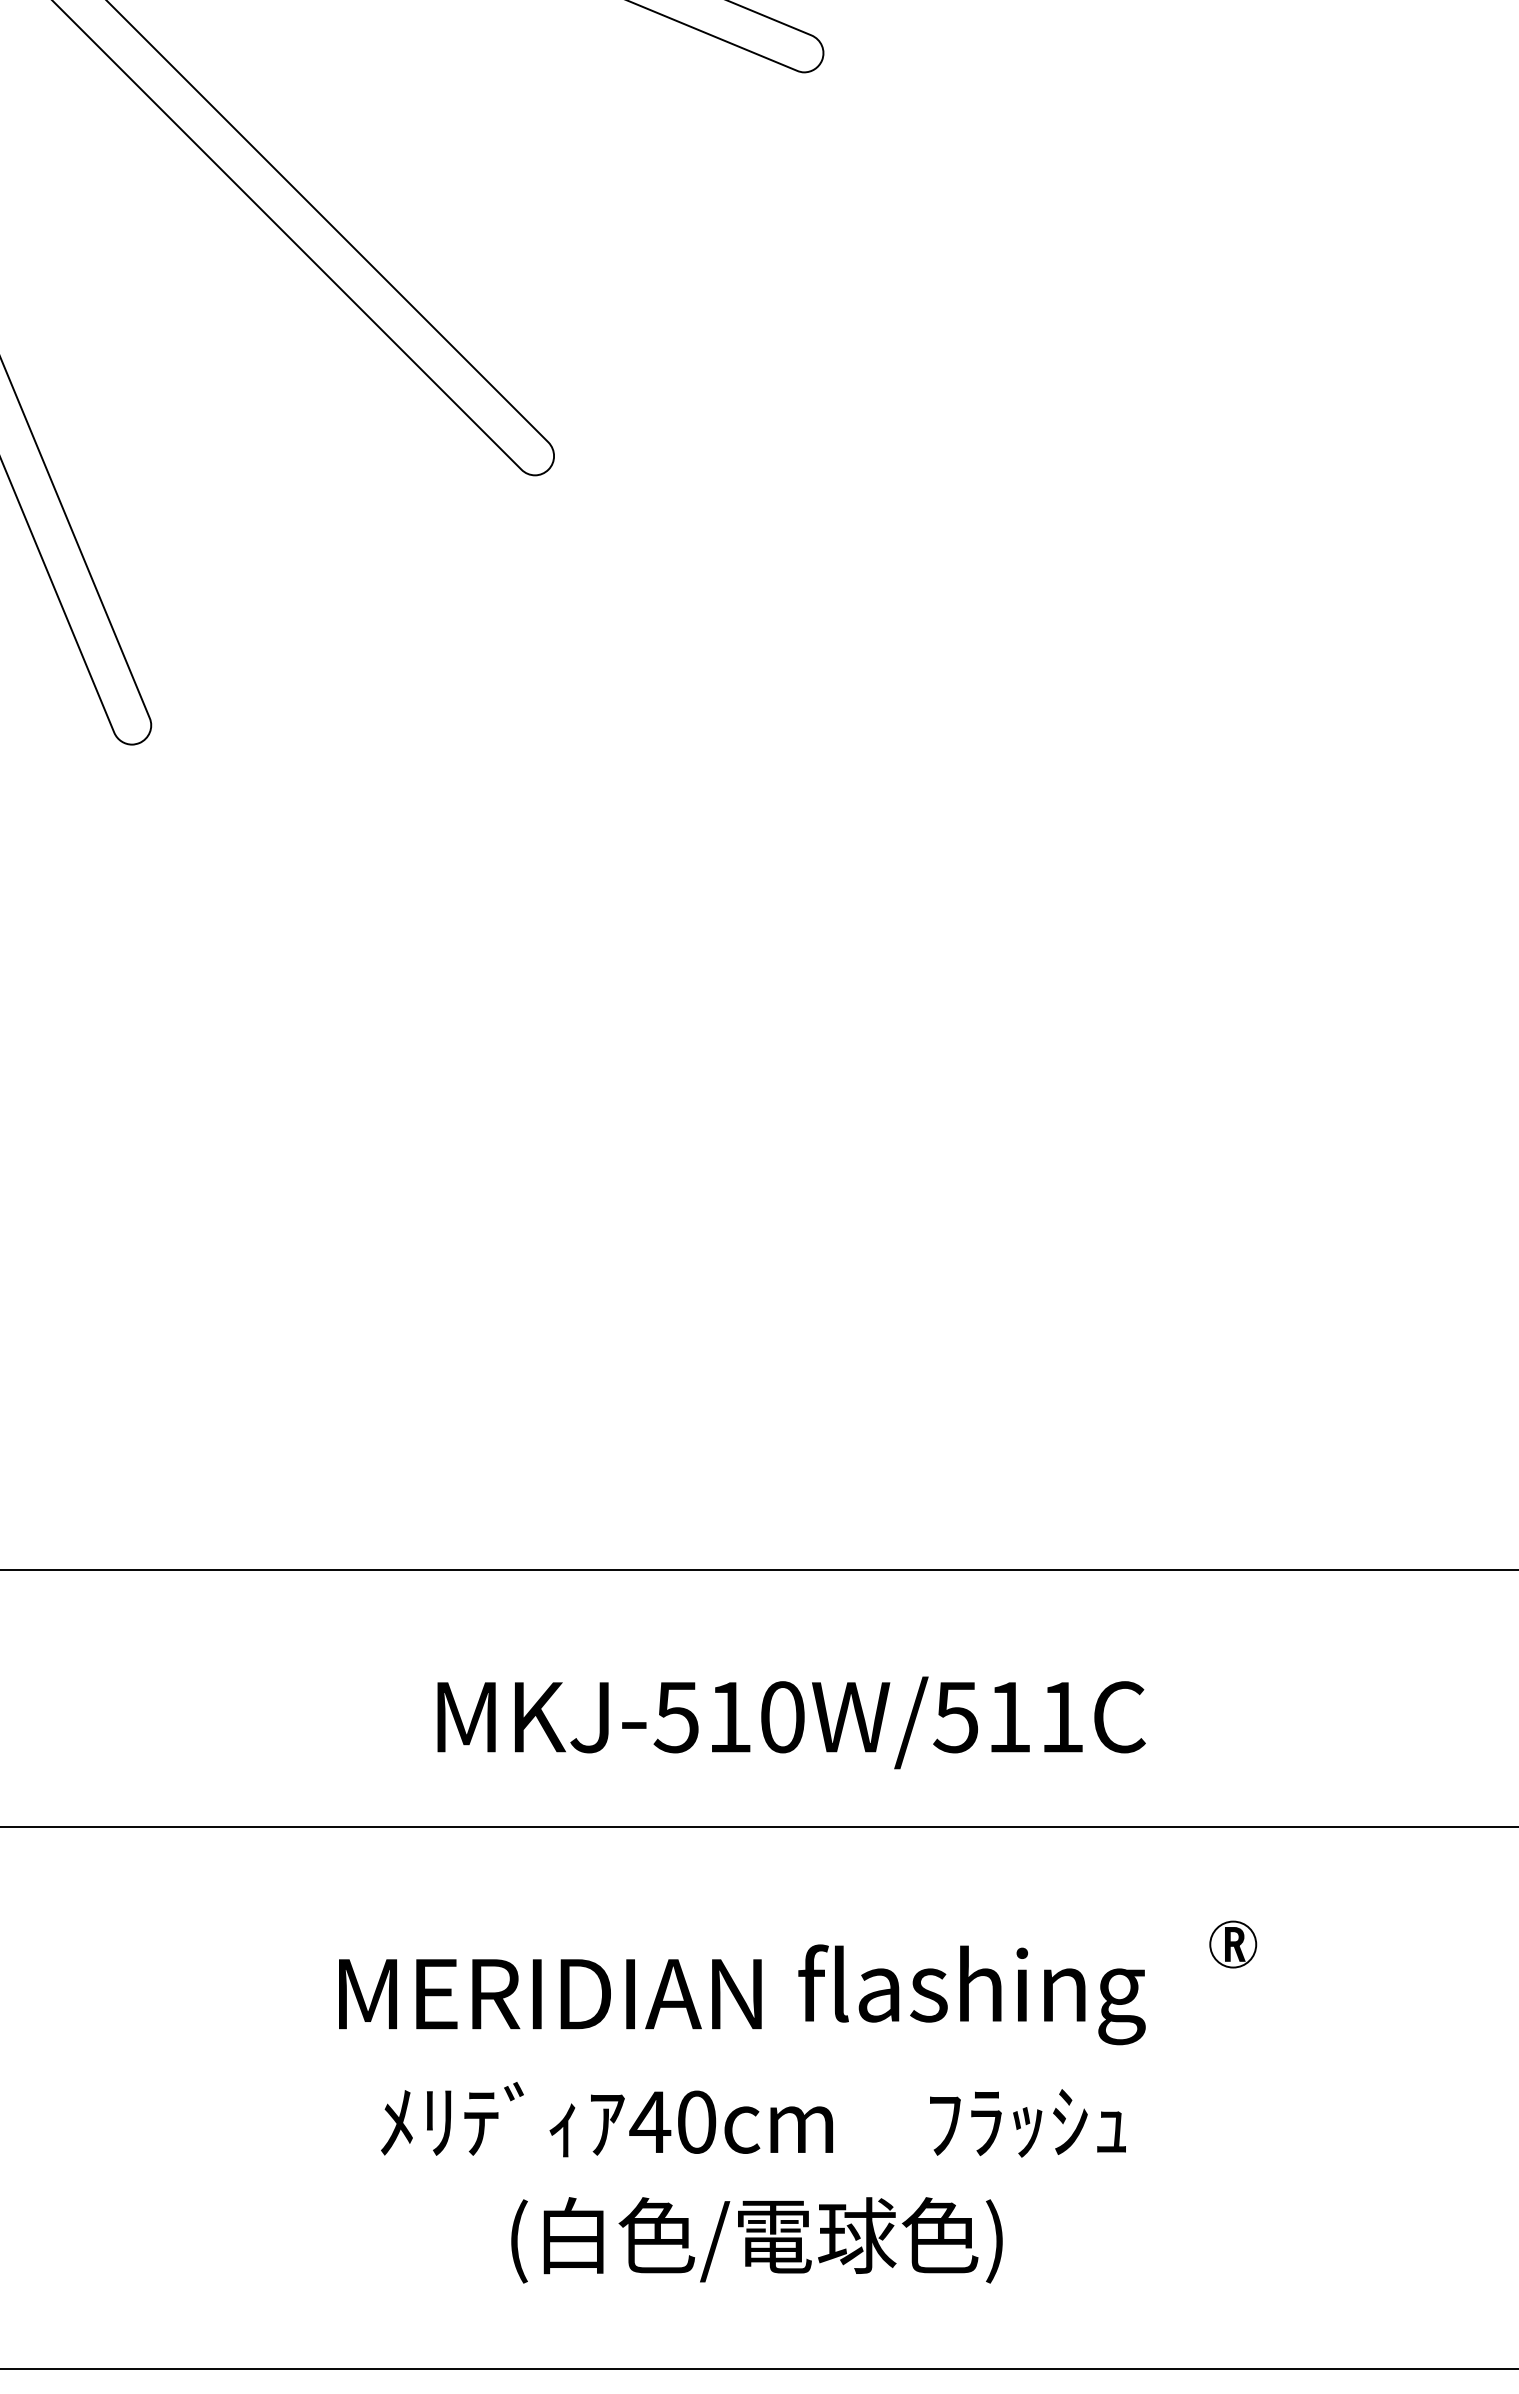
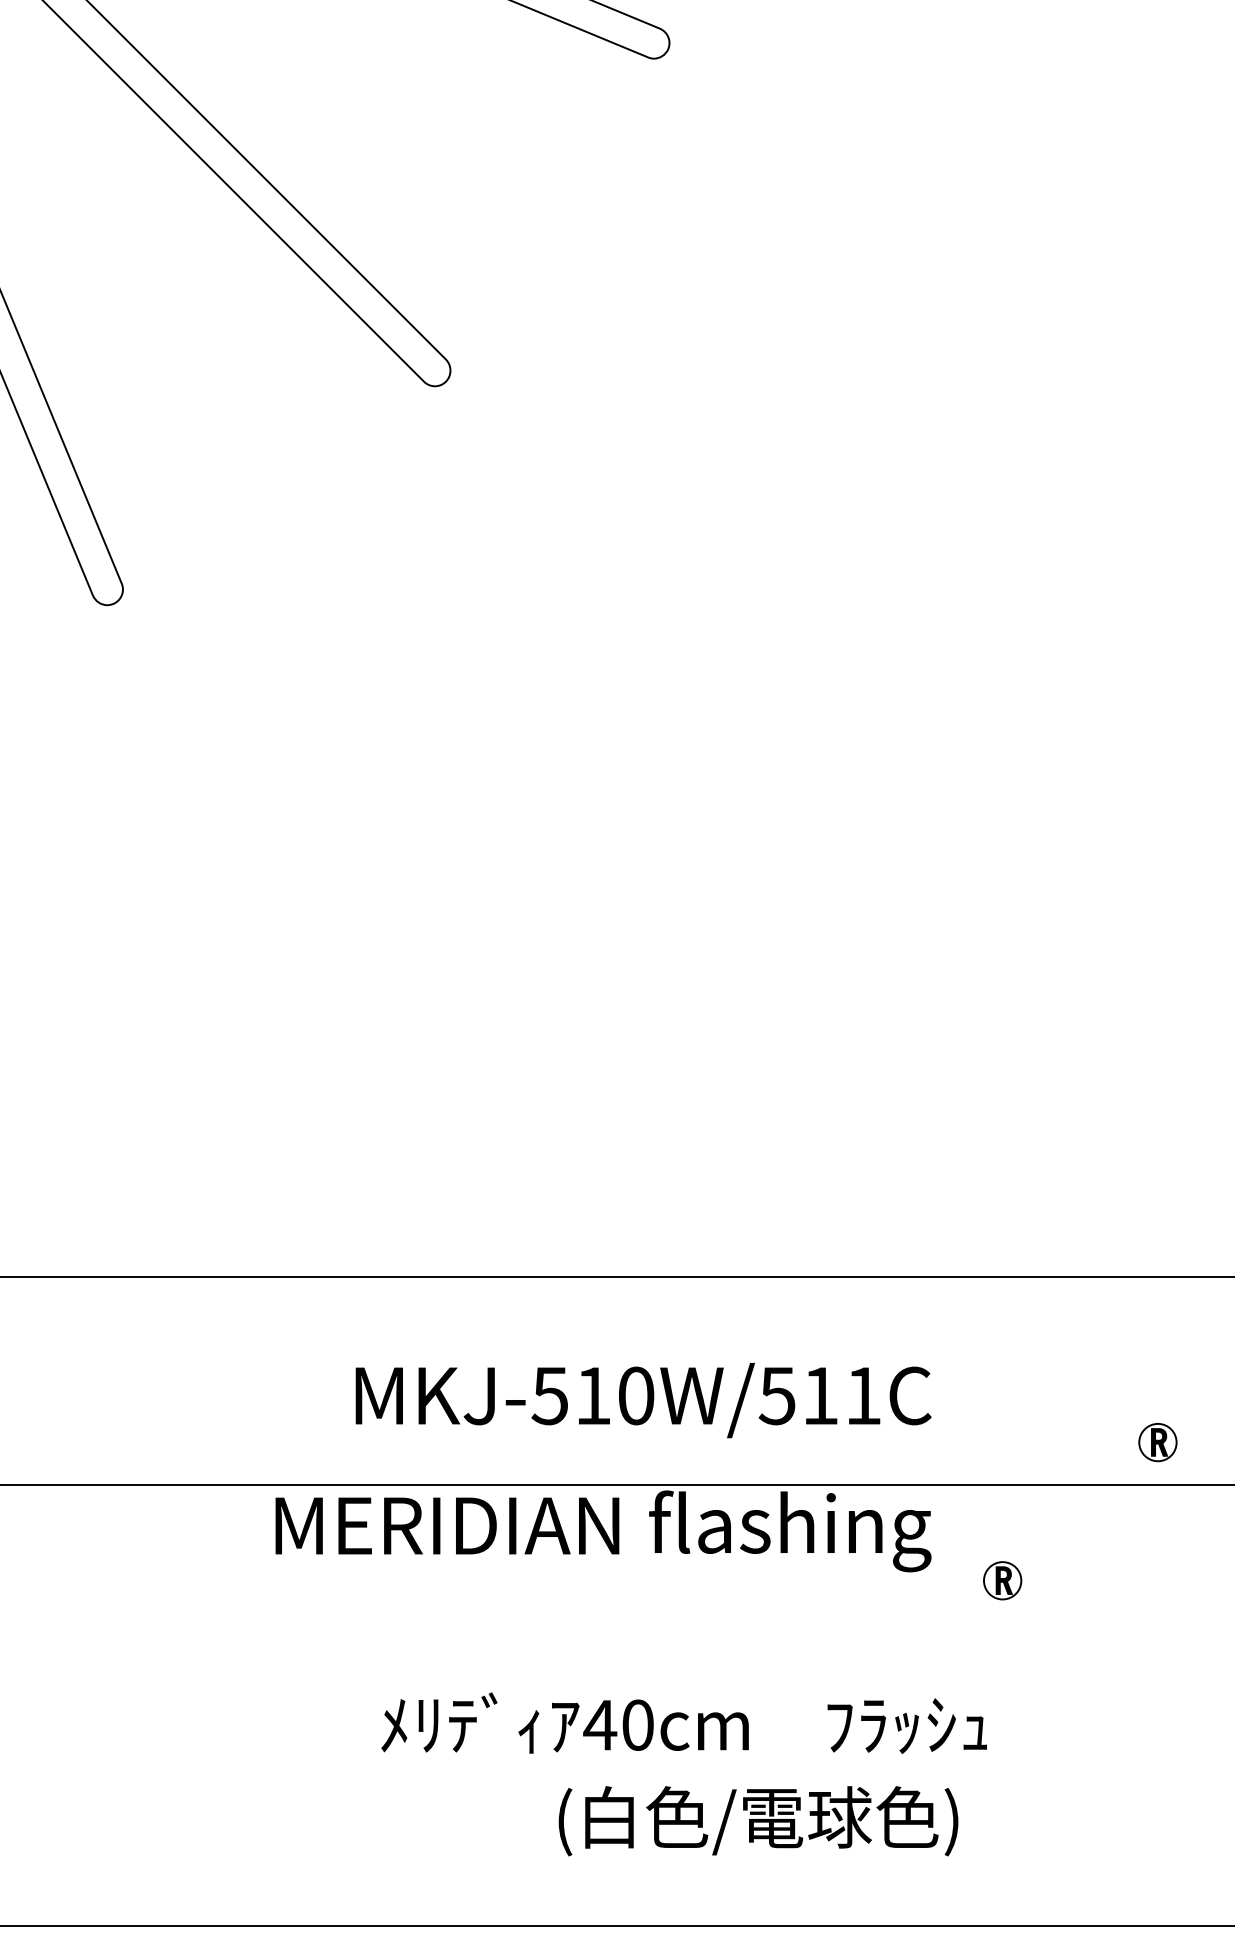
part: (1424, 1774) -> (1158, 1442), added
text: (550, 1994) -> (447, 1526), moved
text: (971, 1994) -> (789, 1531), moved
text: (753, 2119) -> (684, 1722), moved
text: (756, 2240) -> (758, 1821), moved

